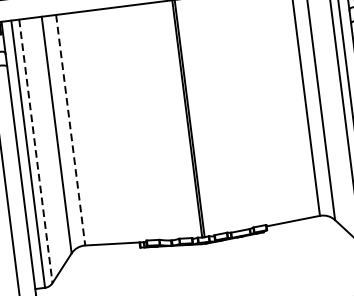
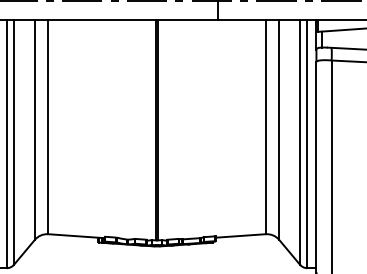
line: (70, 130) -> (48, 127), dashed -> solid
line: (36, 152) -> (14, 143), dashed -> solid

